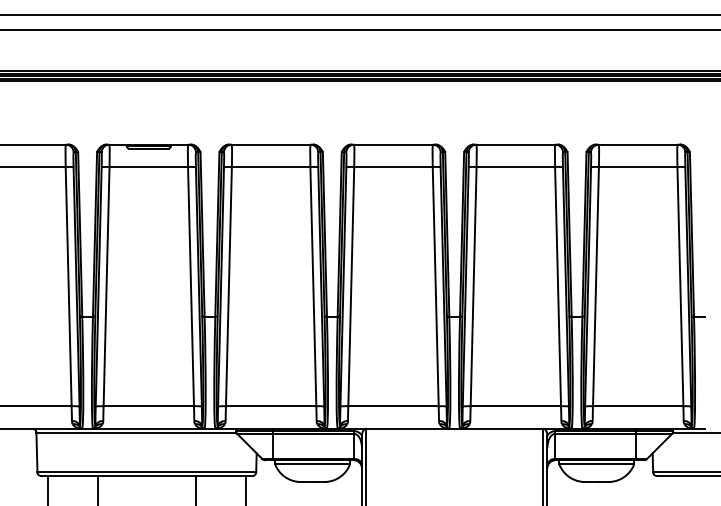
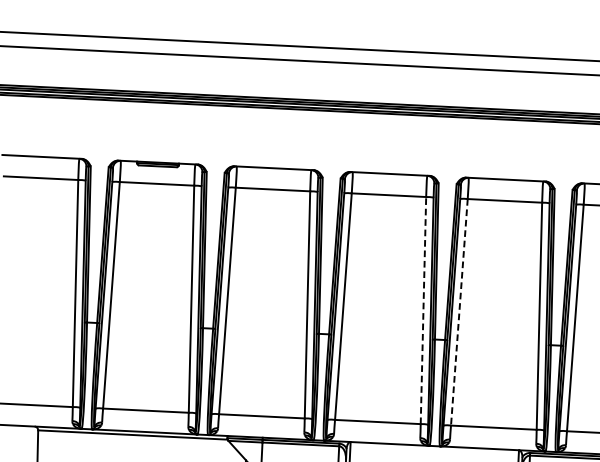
line: (435, 286) -> (423, 310), solid -> dashed
line: (473, 286) -> (459, 312), solid -> dashed

